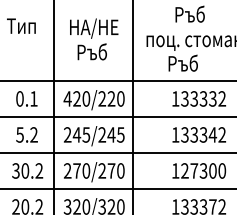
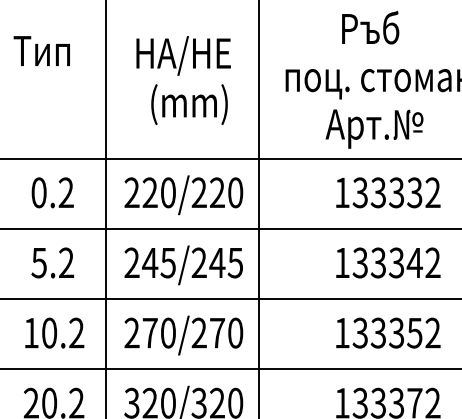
text: (96, 53) -> (188, 104), Ръб -> (mm)
text: (192, 65) -> (375, 127), Ръб -> Арт.№
text: (33, 98) -> (65, 191), 0.1 -> 0.2
text: (67, 98) -> (131, 191), 420/220 -> 220/220
text: (15, 170) -> (30, 332), 30.2 -> 10.2
text: (203, 170) -> (396, 332), 127300 -> 133352

